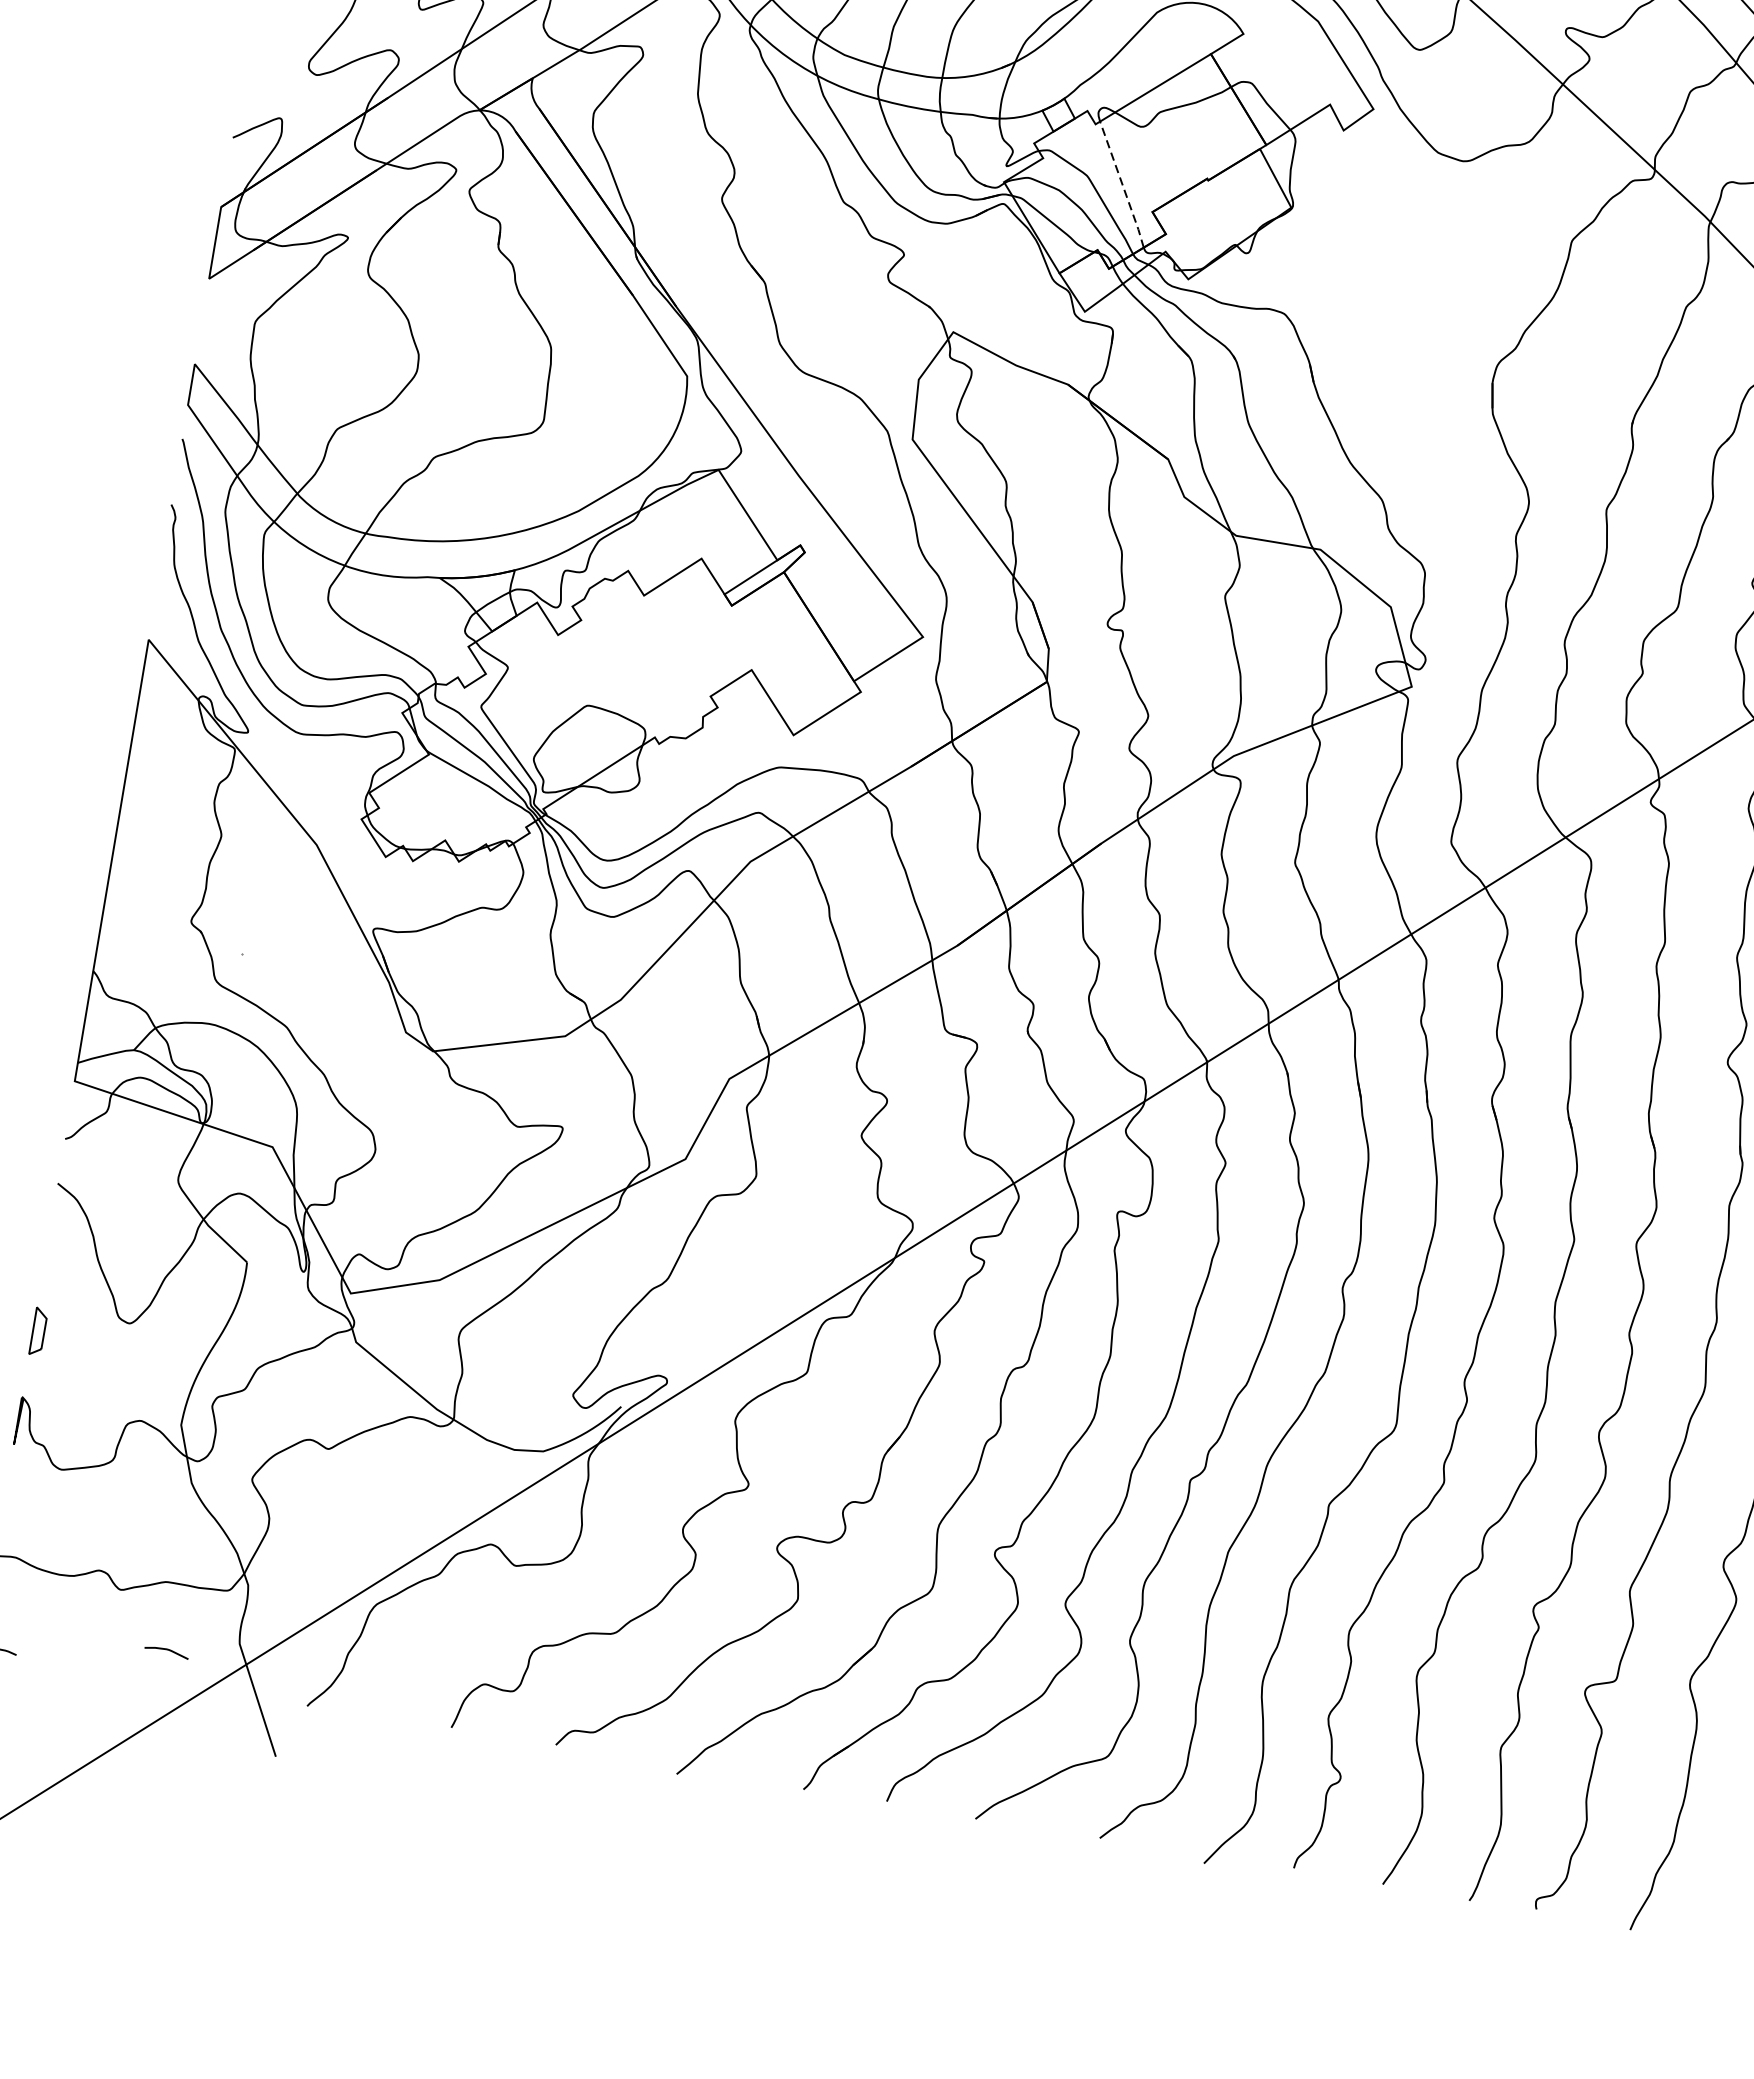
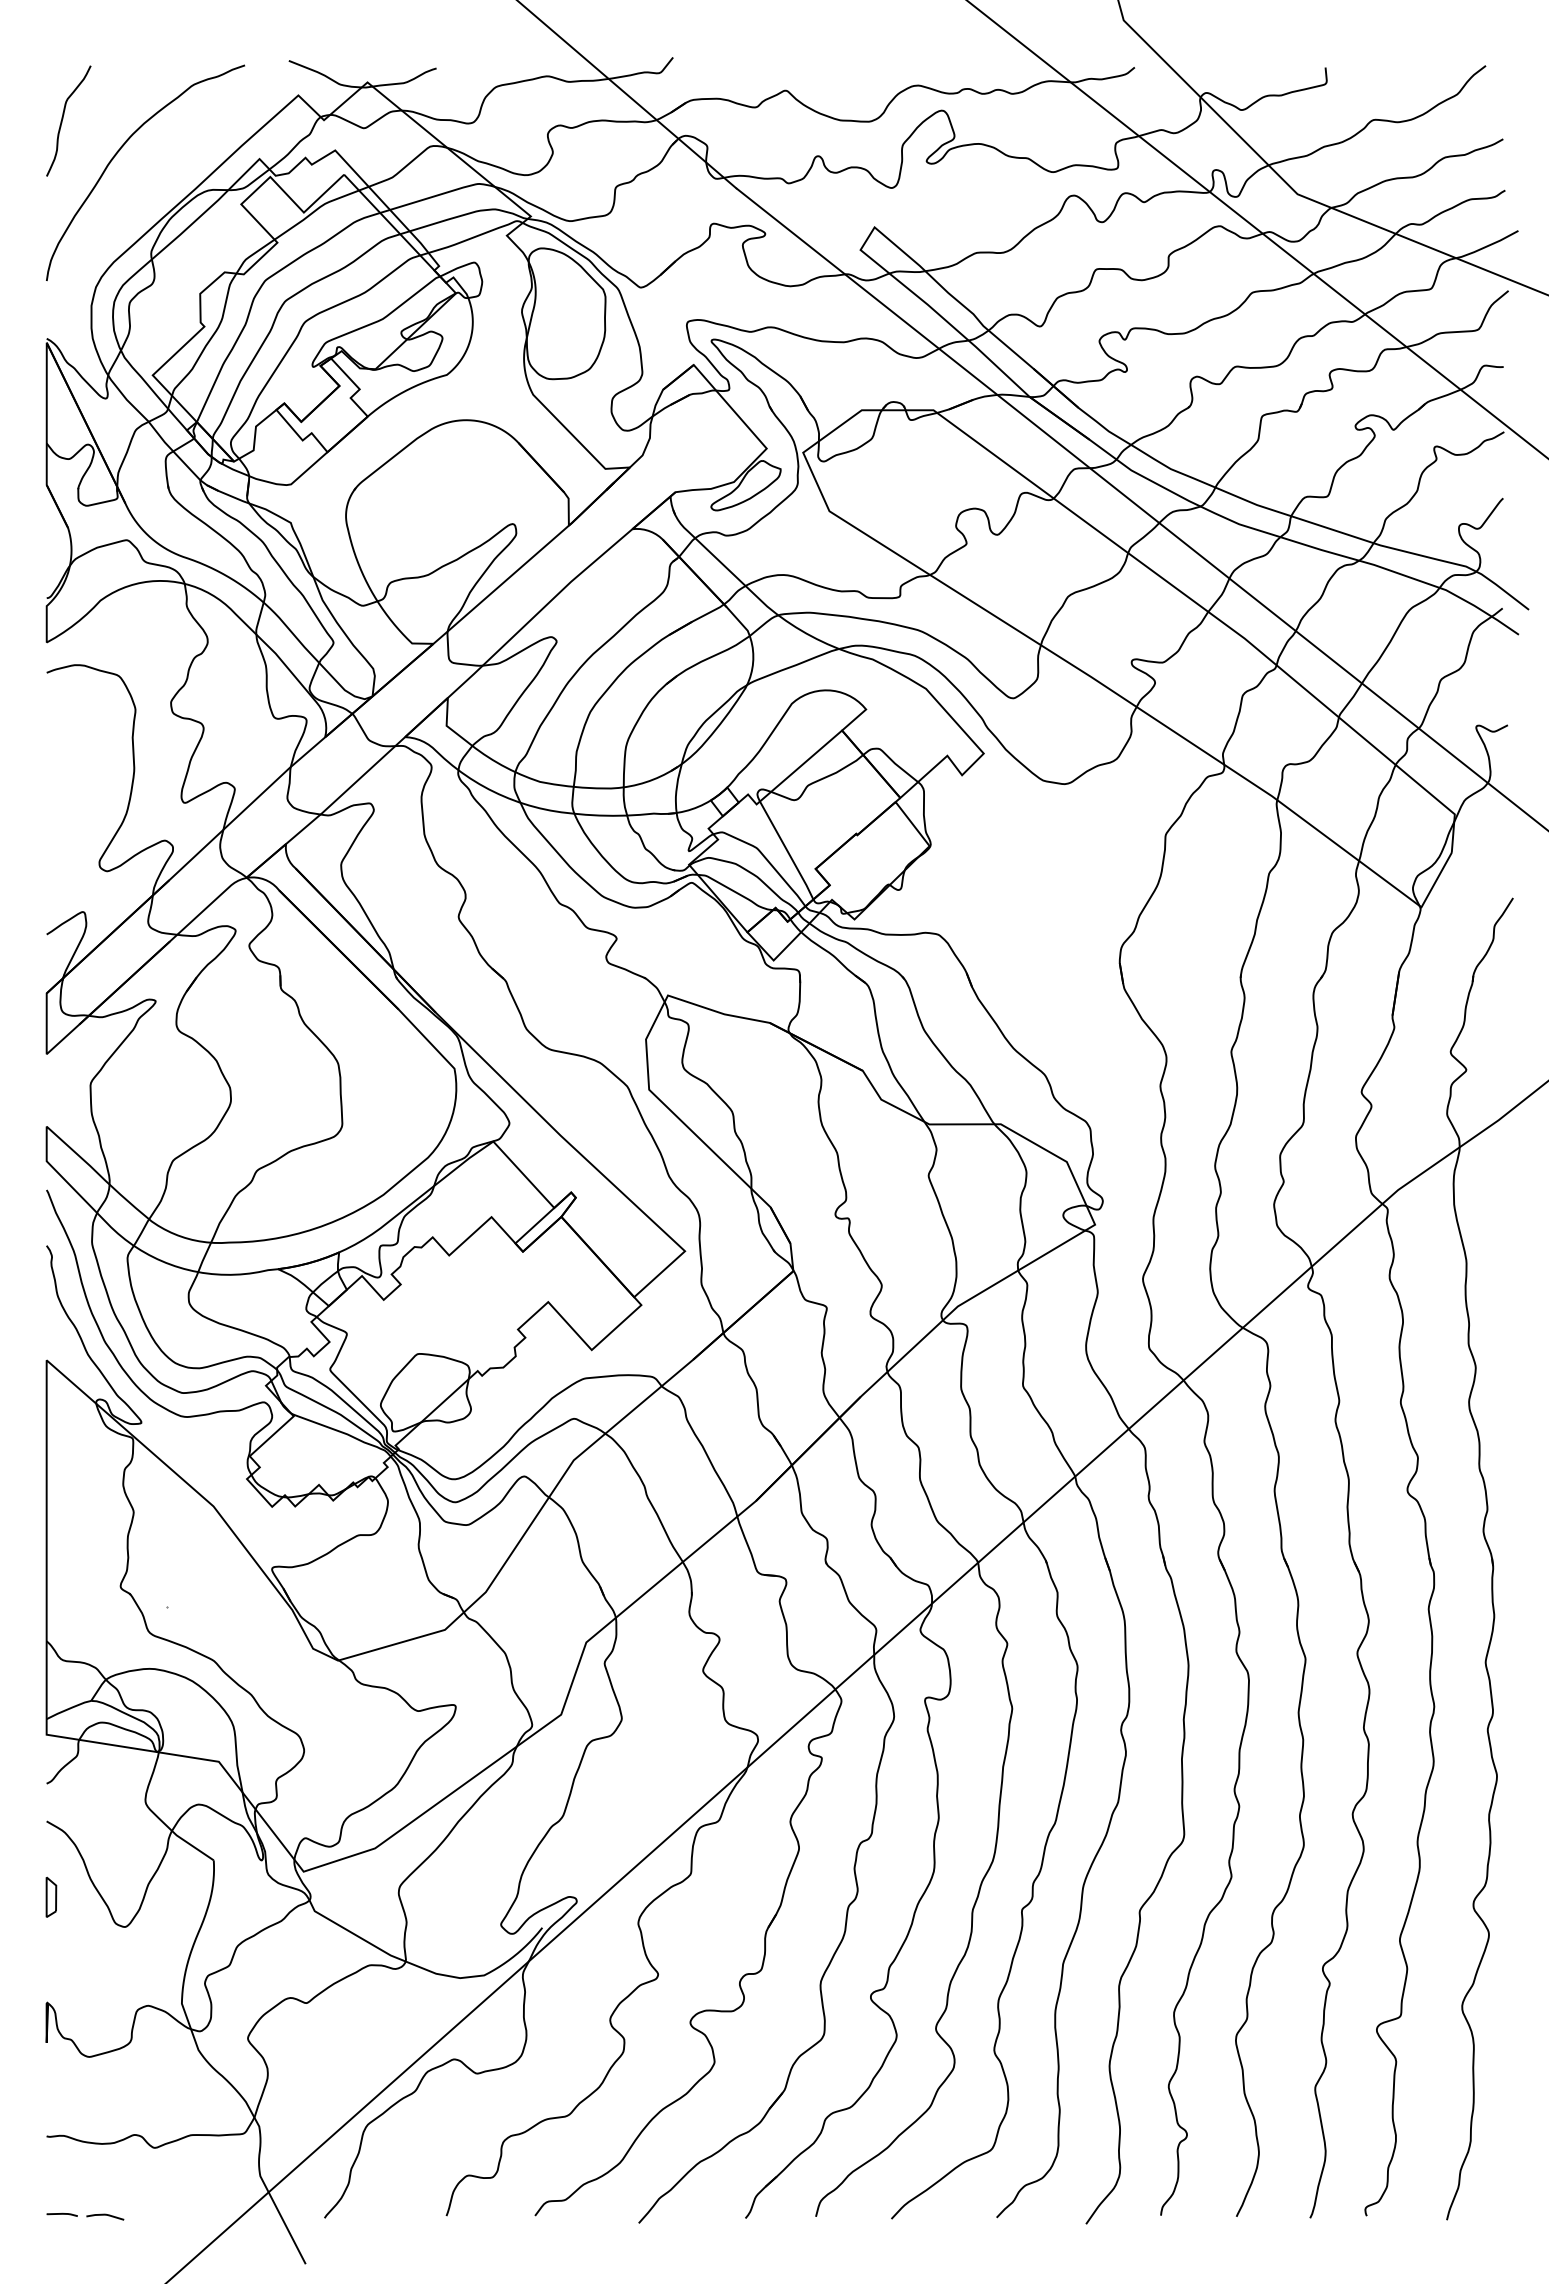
line: (1122, 184) -> (787, 850), dashed -> solid
part: (38, 1330) -> (51, 1896), moved
curve: (167, 1650) -> (105, 2215), moved

